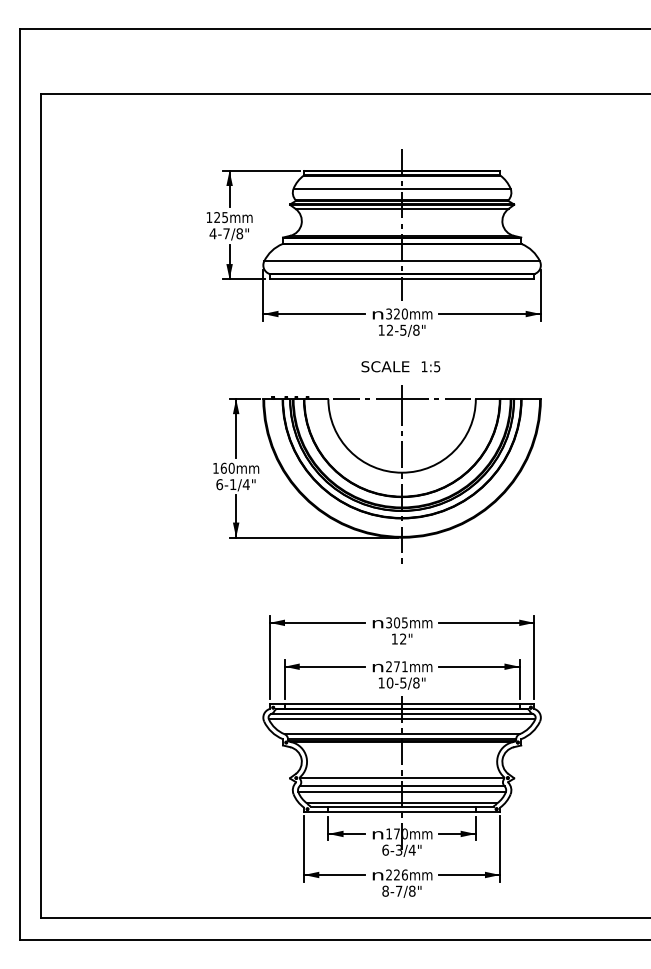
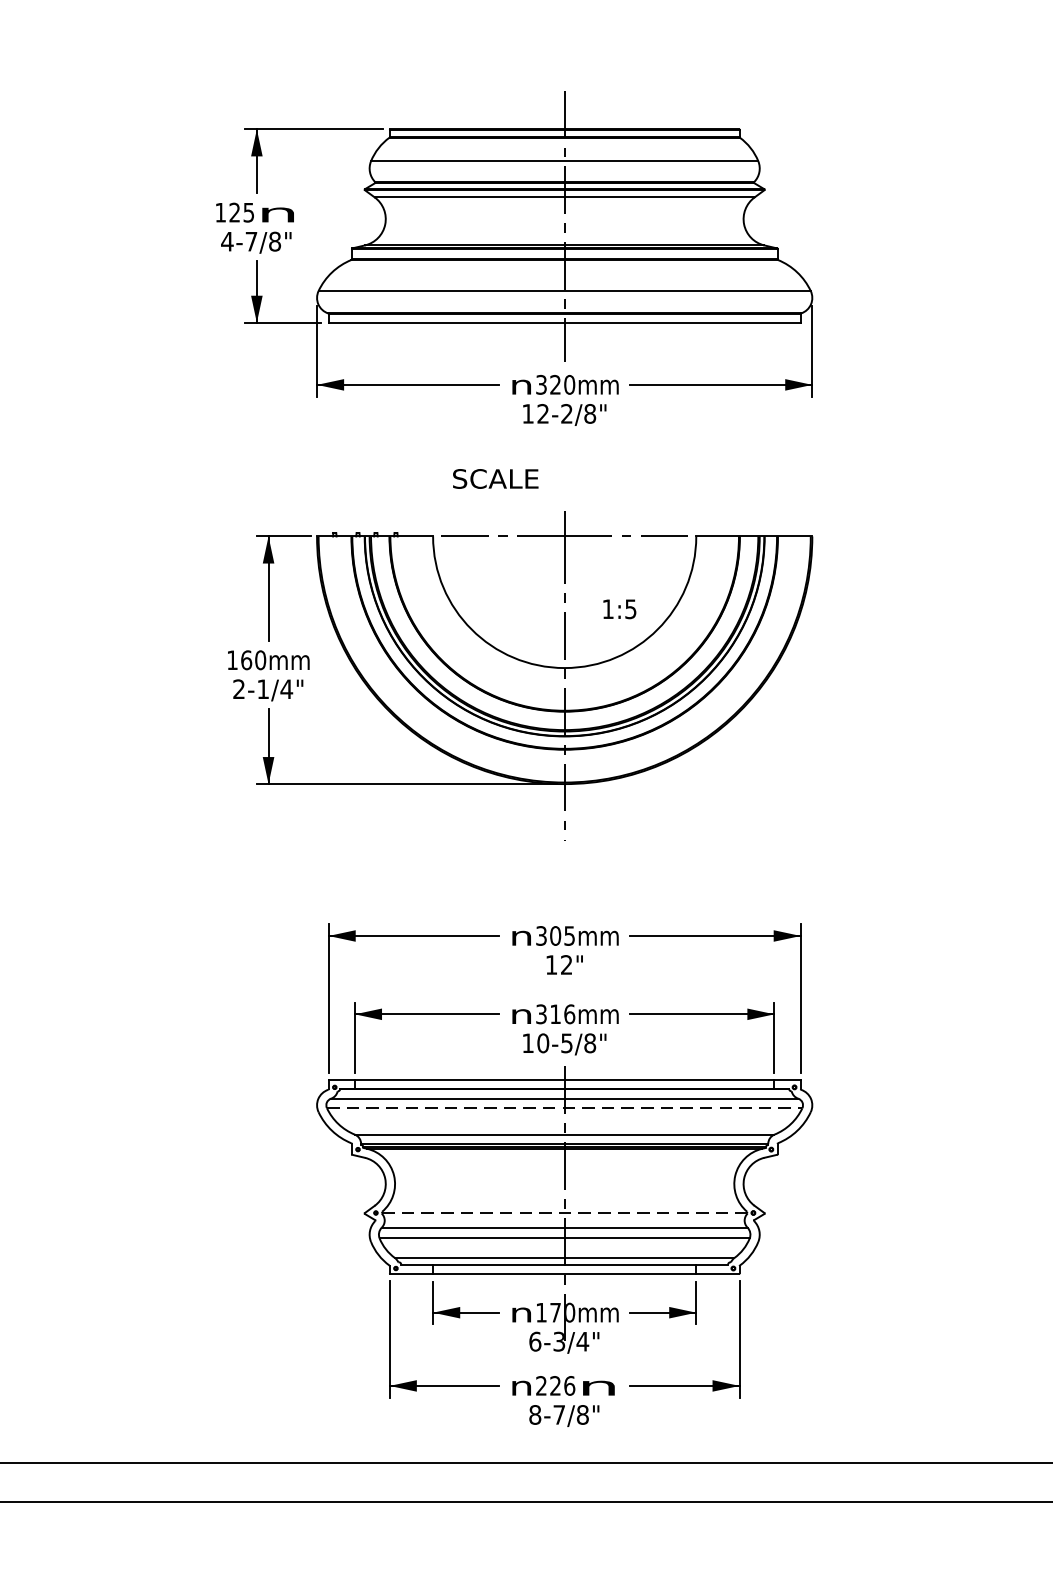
text: (241, 218) -> (278, 214), mm -> n
text: (403, 329) -> (567, 412), 12-5/8" -> 12-2/8"
text: (385, 366) -> (495, 478), moved
text: (430, 366) -> (618, 608), moved
text: (219, 484) -> (238, 689), 6-1/4" -> 2-1/4"
text: (396, 666) -> (554, 1013), 271 -> 316
line: (402, 719) -> (565, 1108), solid -> dashed
line: (402, 777) -> (565, 1211), solid -> dashed
text: (421, 876) -> (599, 1388), mm -> n

